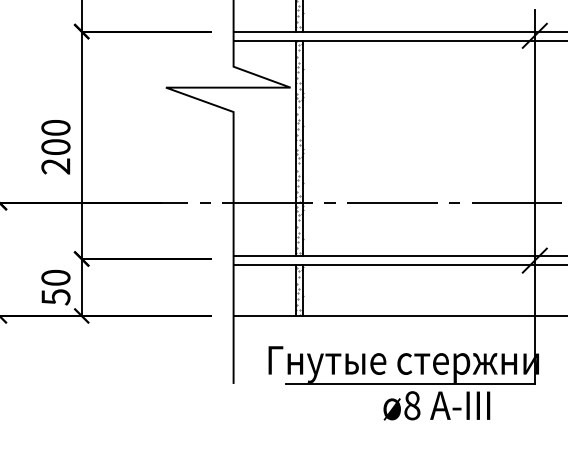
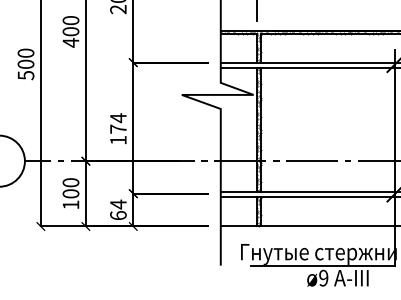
text: (56, 145) -> (118, 128), 200 -> 174
text: (56, 286) -> (118, 209), 50 -> 64
text: (411, 404) -> (323, 277), ø8 -> ø9

